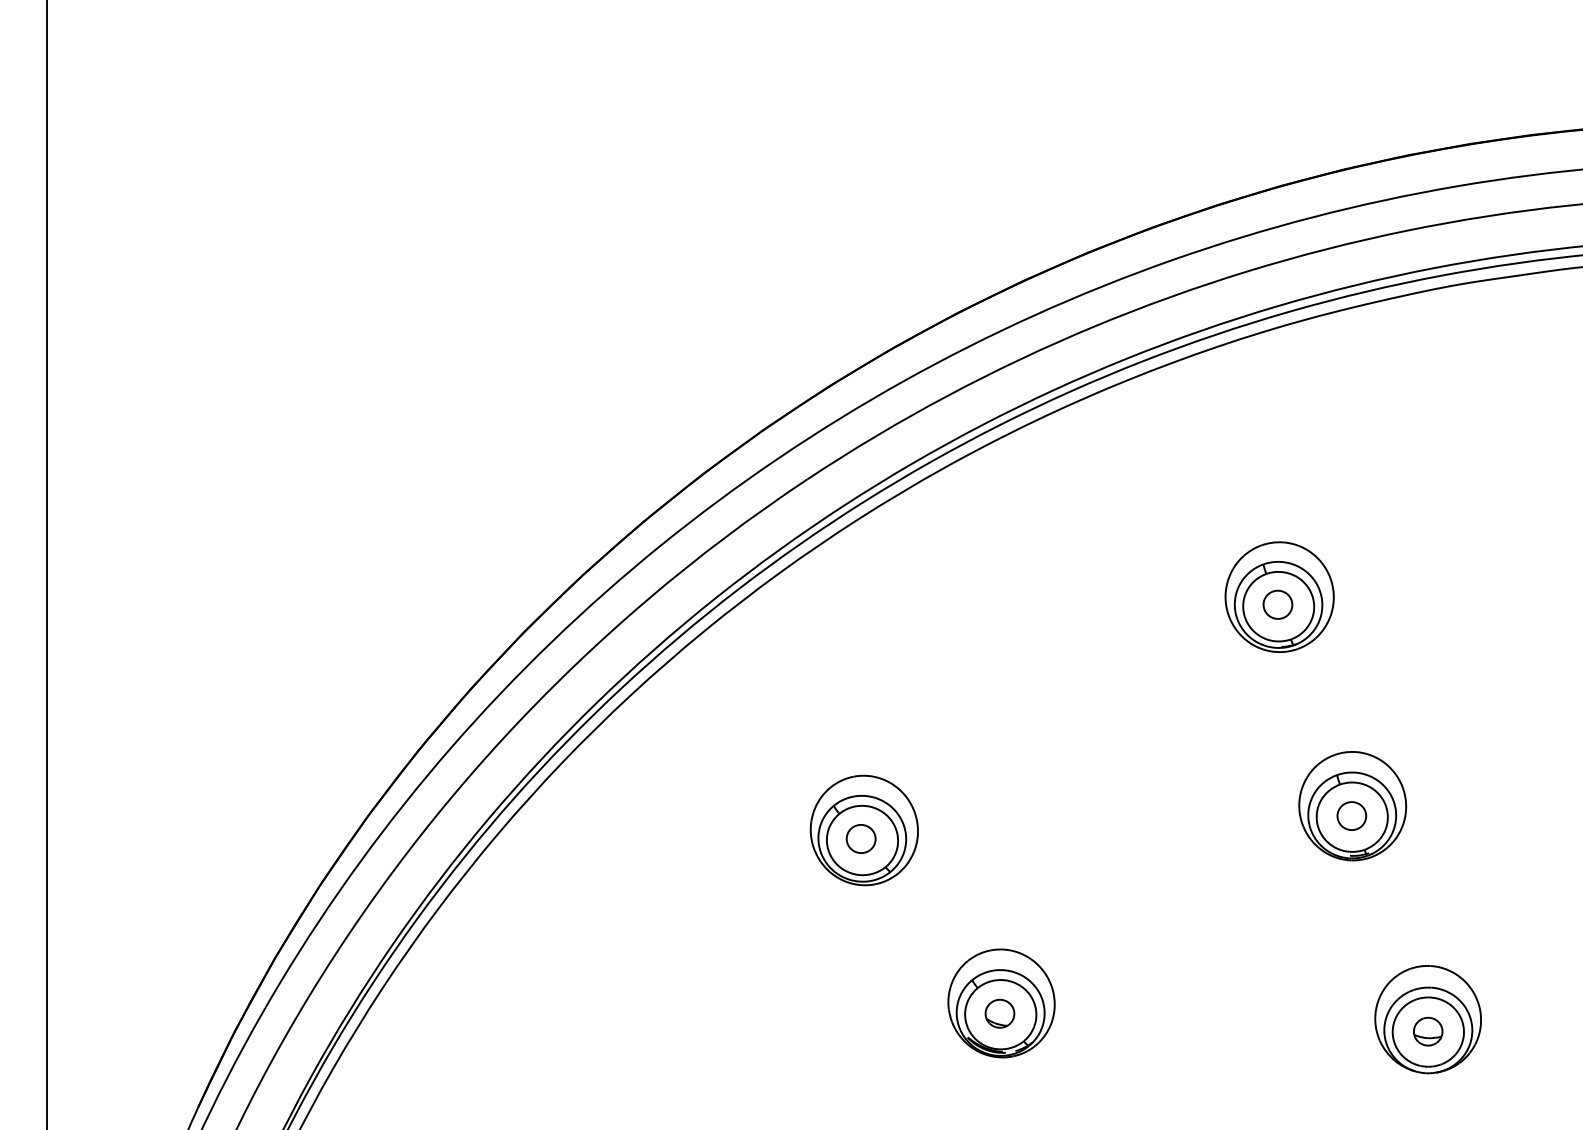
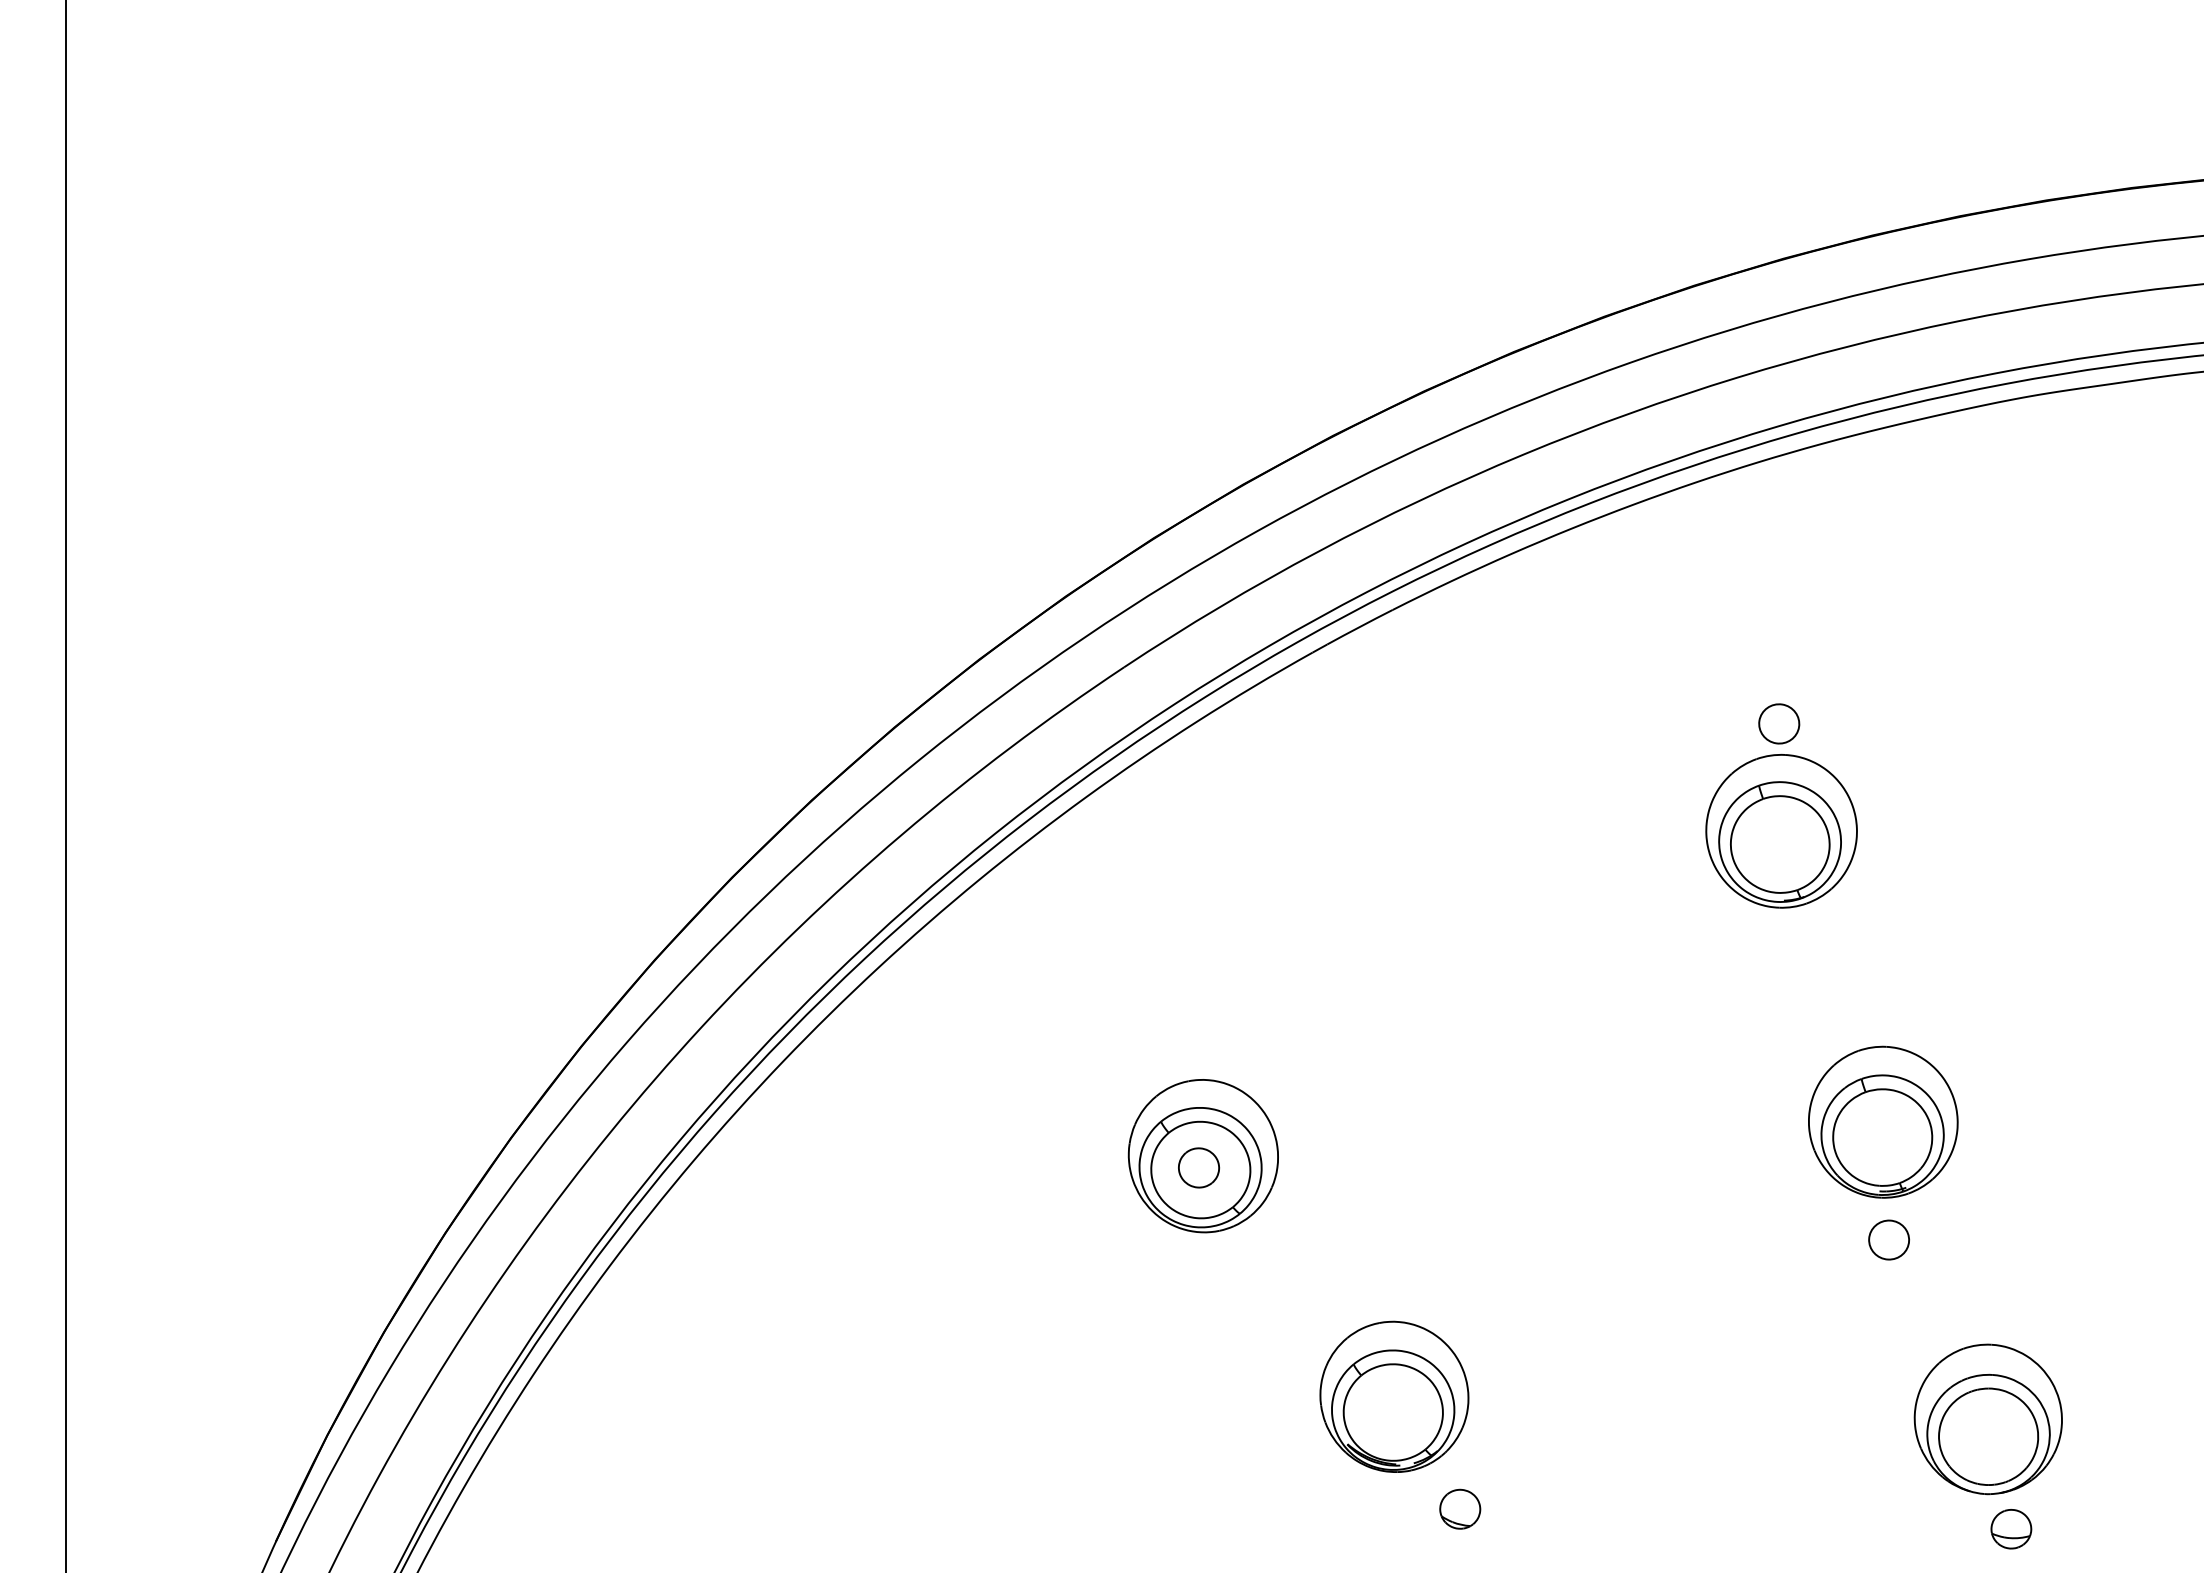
part: (1278, 604) -> (1779, 723), moved
part: (1351, 815) -> (1888, 1239), moved
part: (1000, 1013) -> (1460, 1508), moved
part: (1428, 1031) -> (2011, 1529), moved

